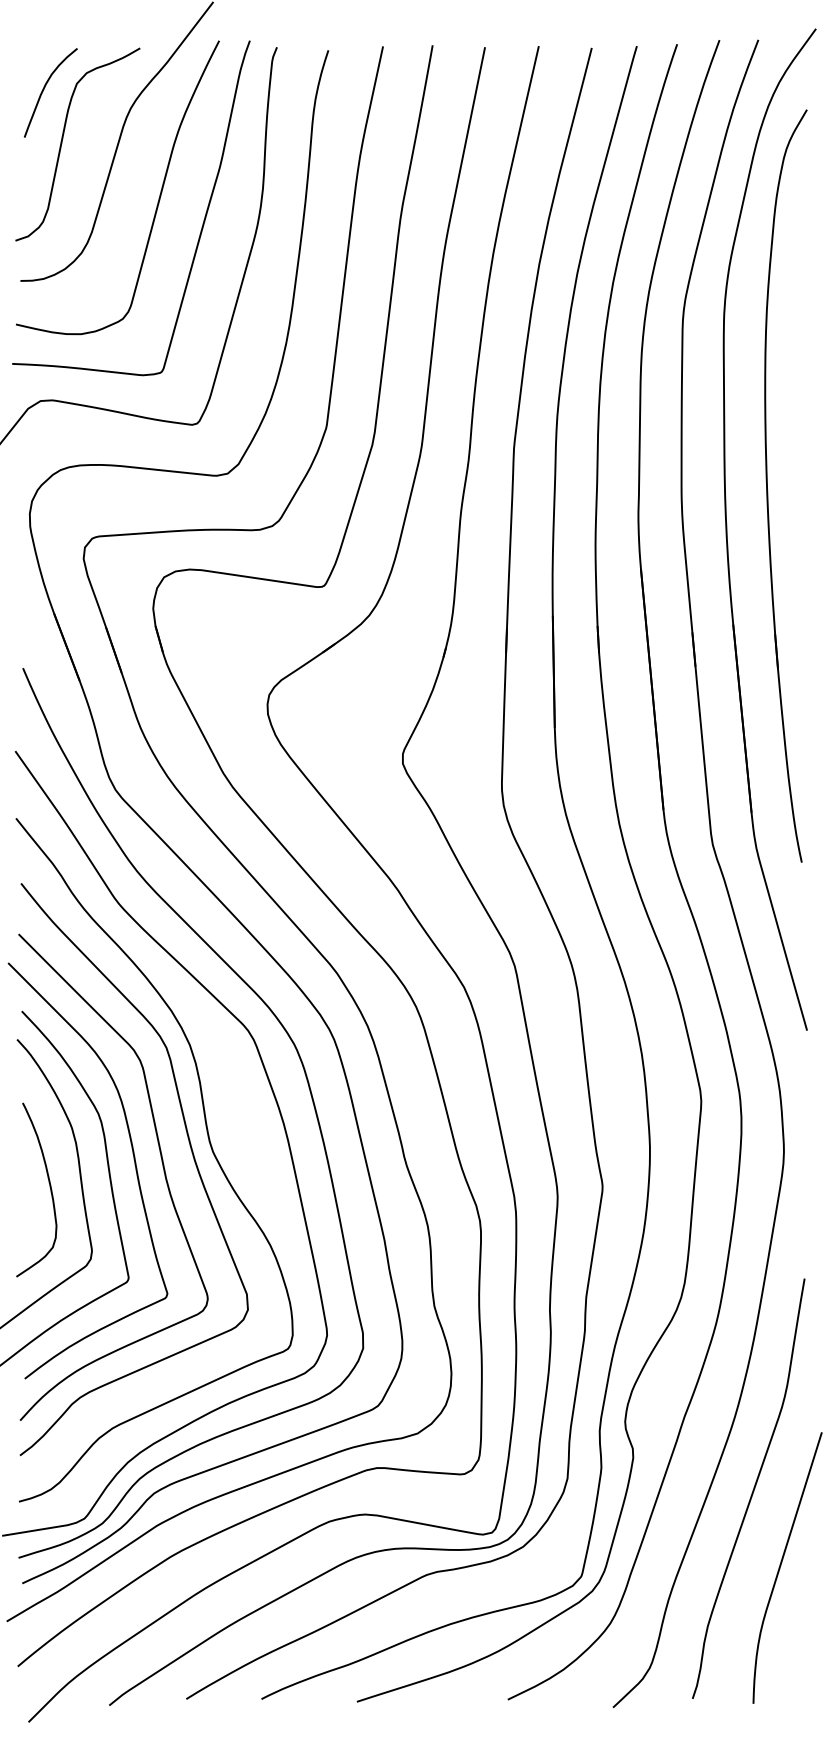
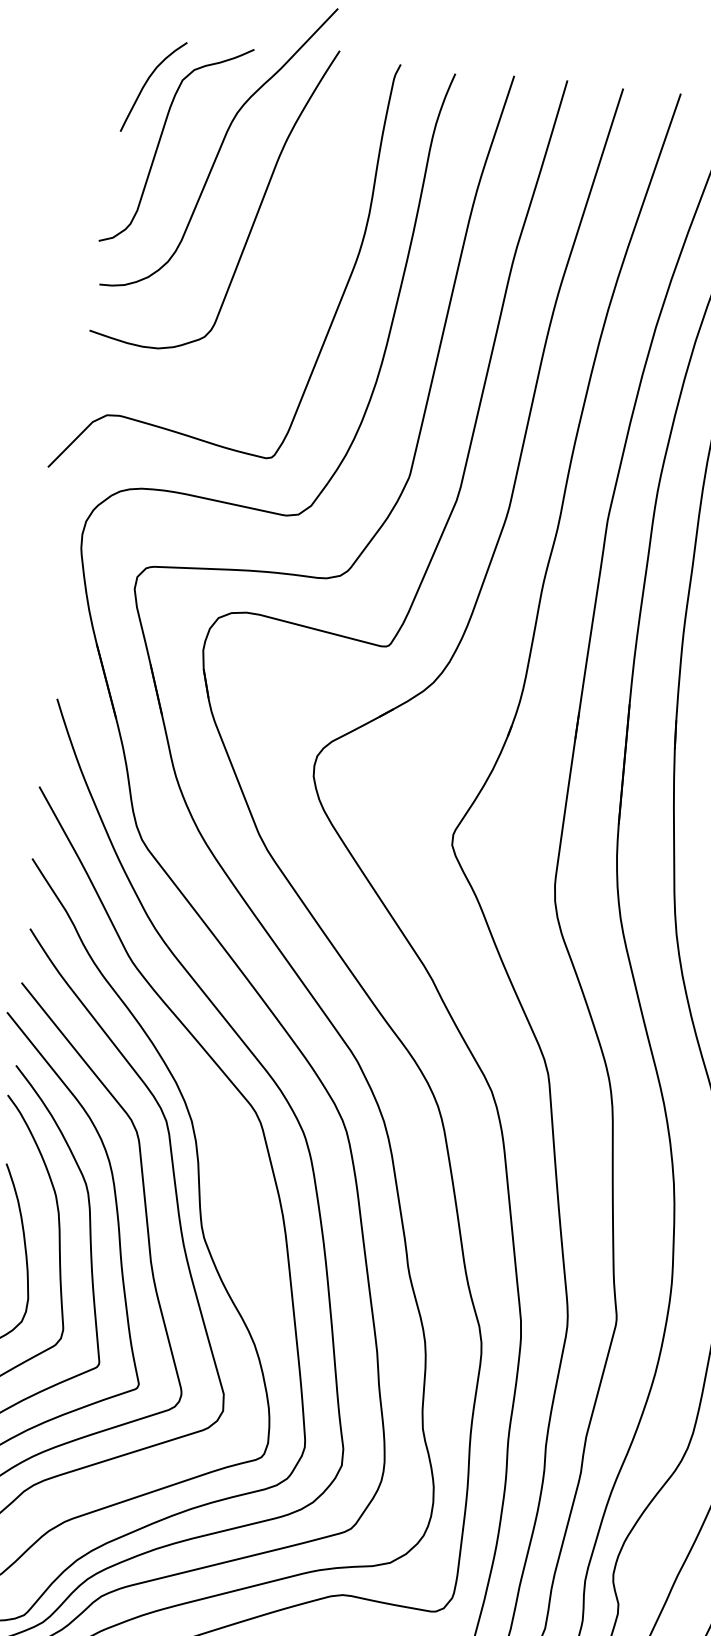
curve: (200, 230) -> (297, 251), removed

